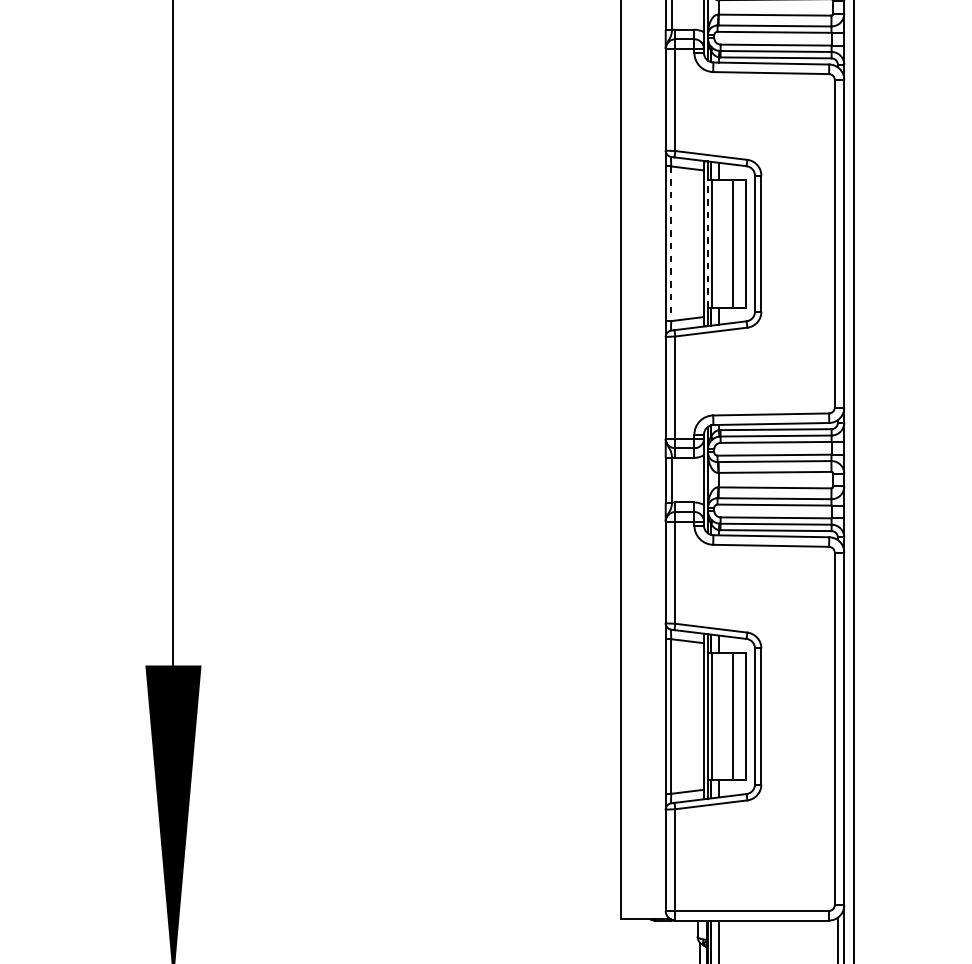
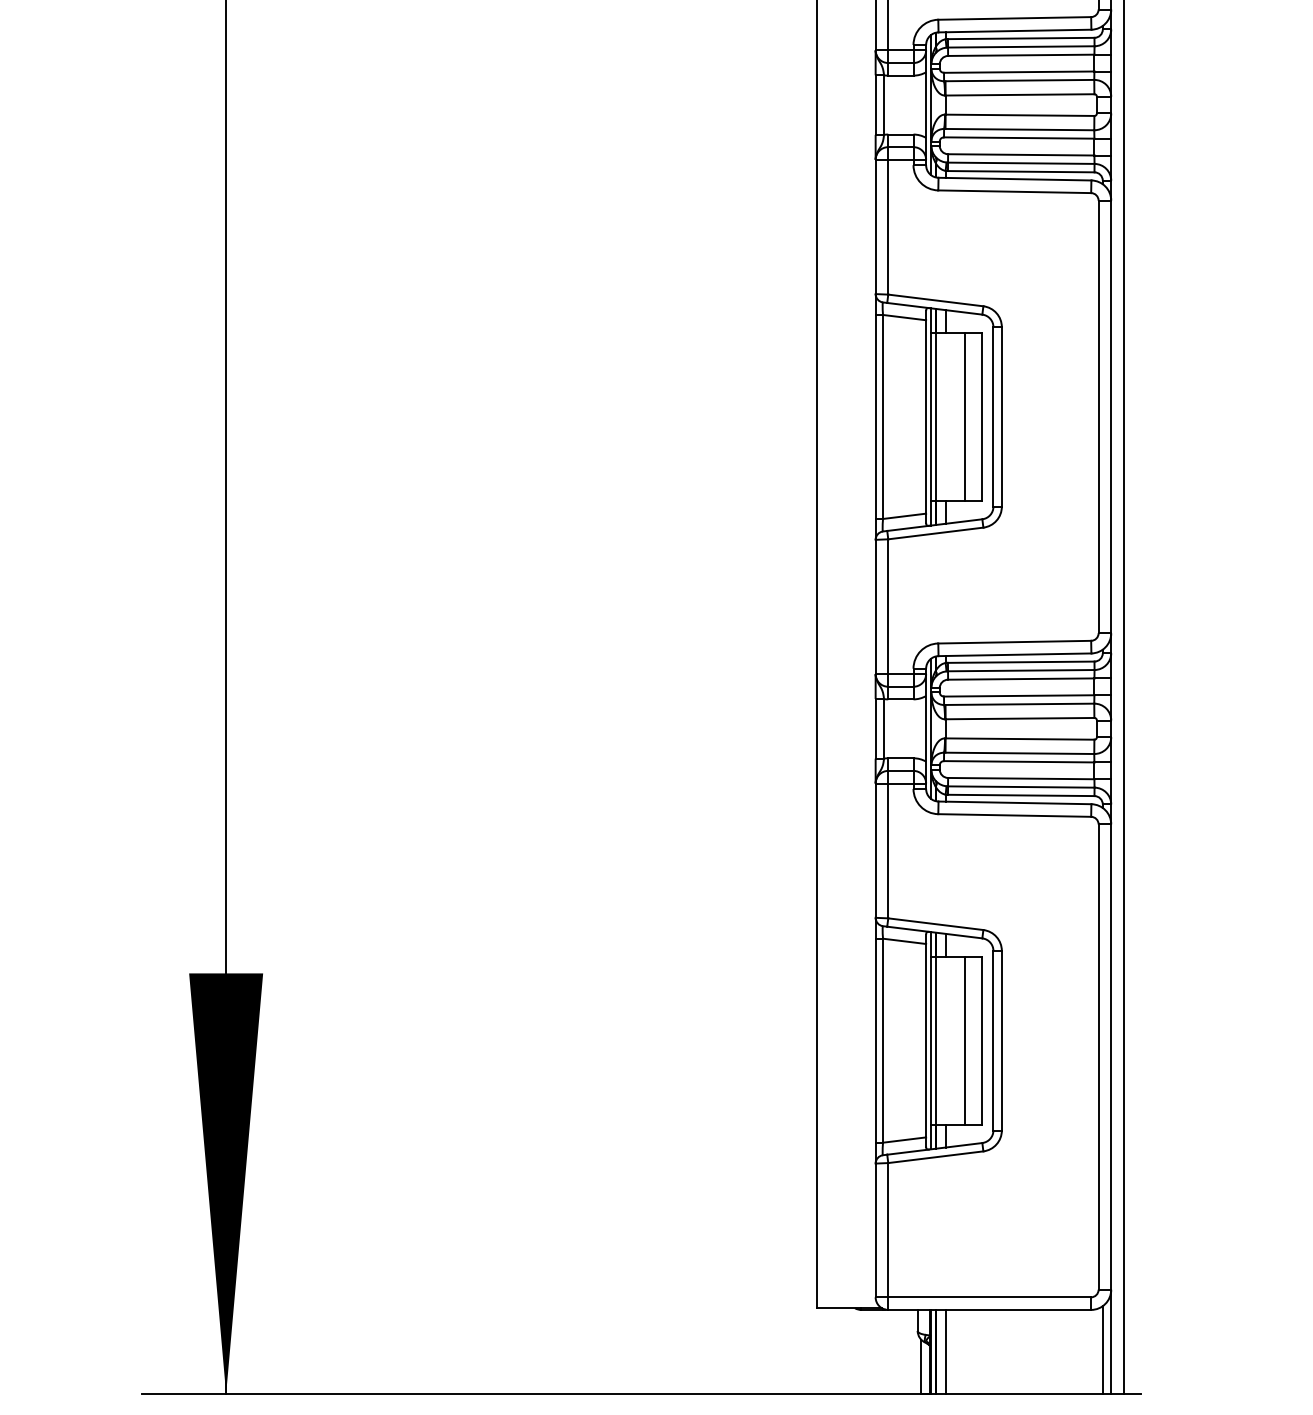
line: (671, 243) -> (883, 416), dashed -> solid
line: (708, 243) -> (931, 416), dashed -> solid

